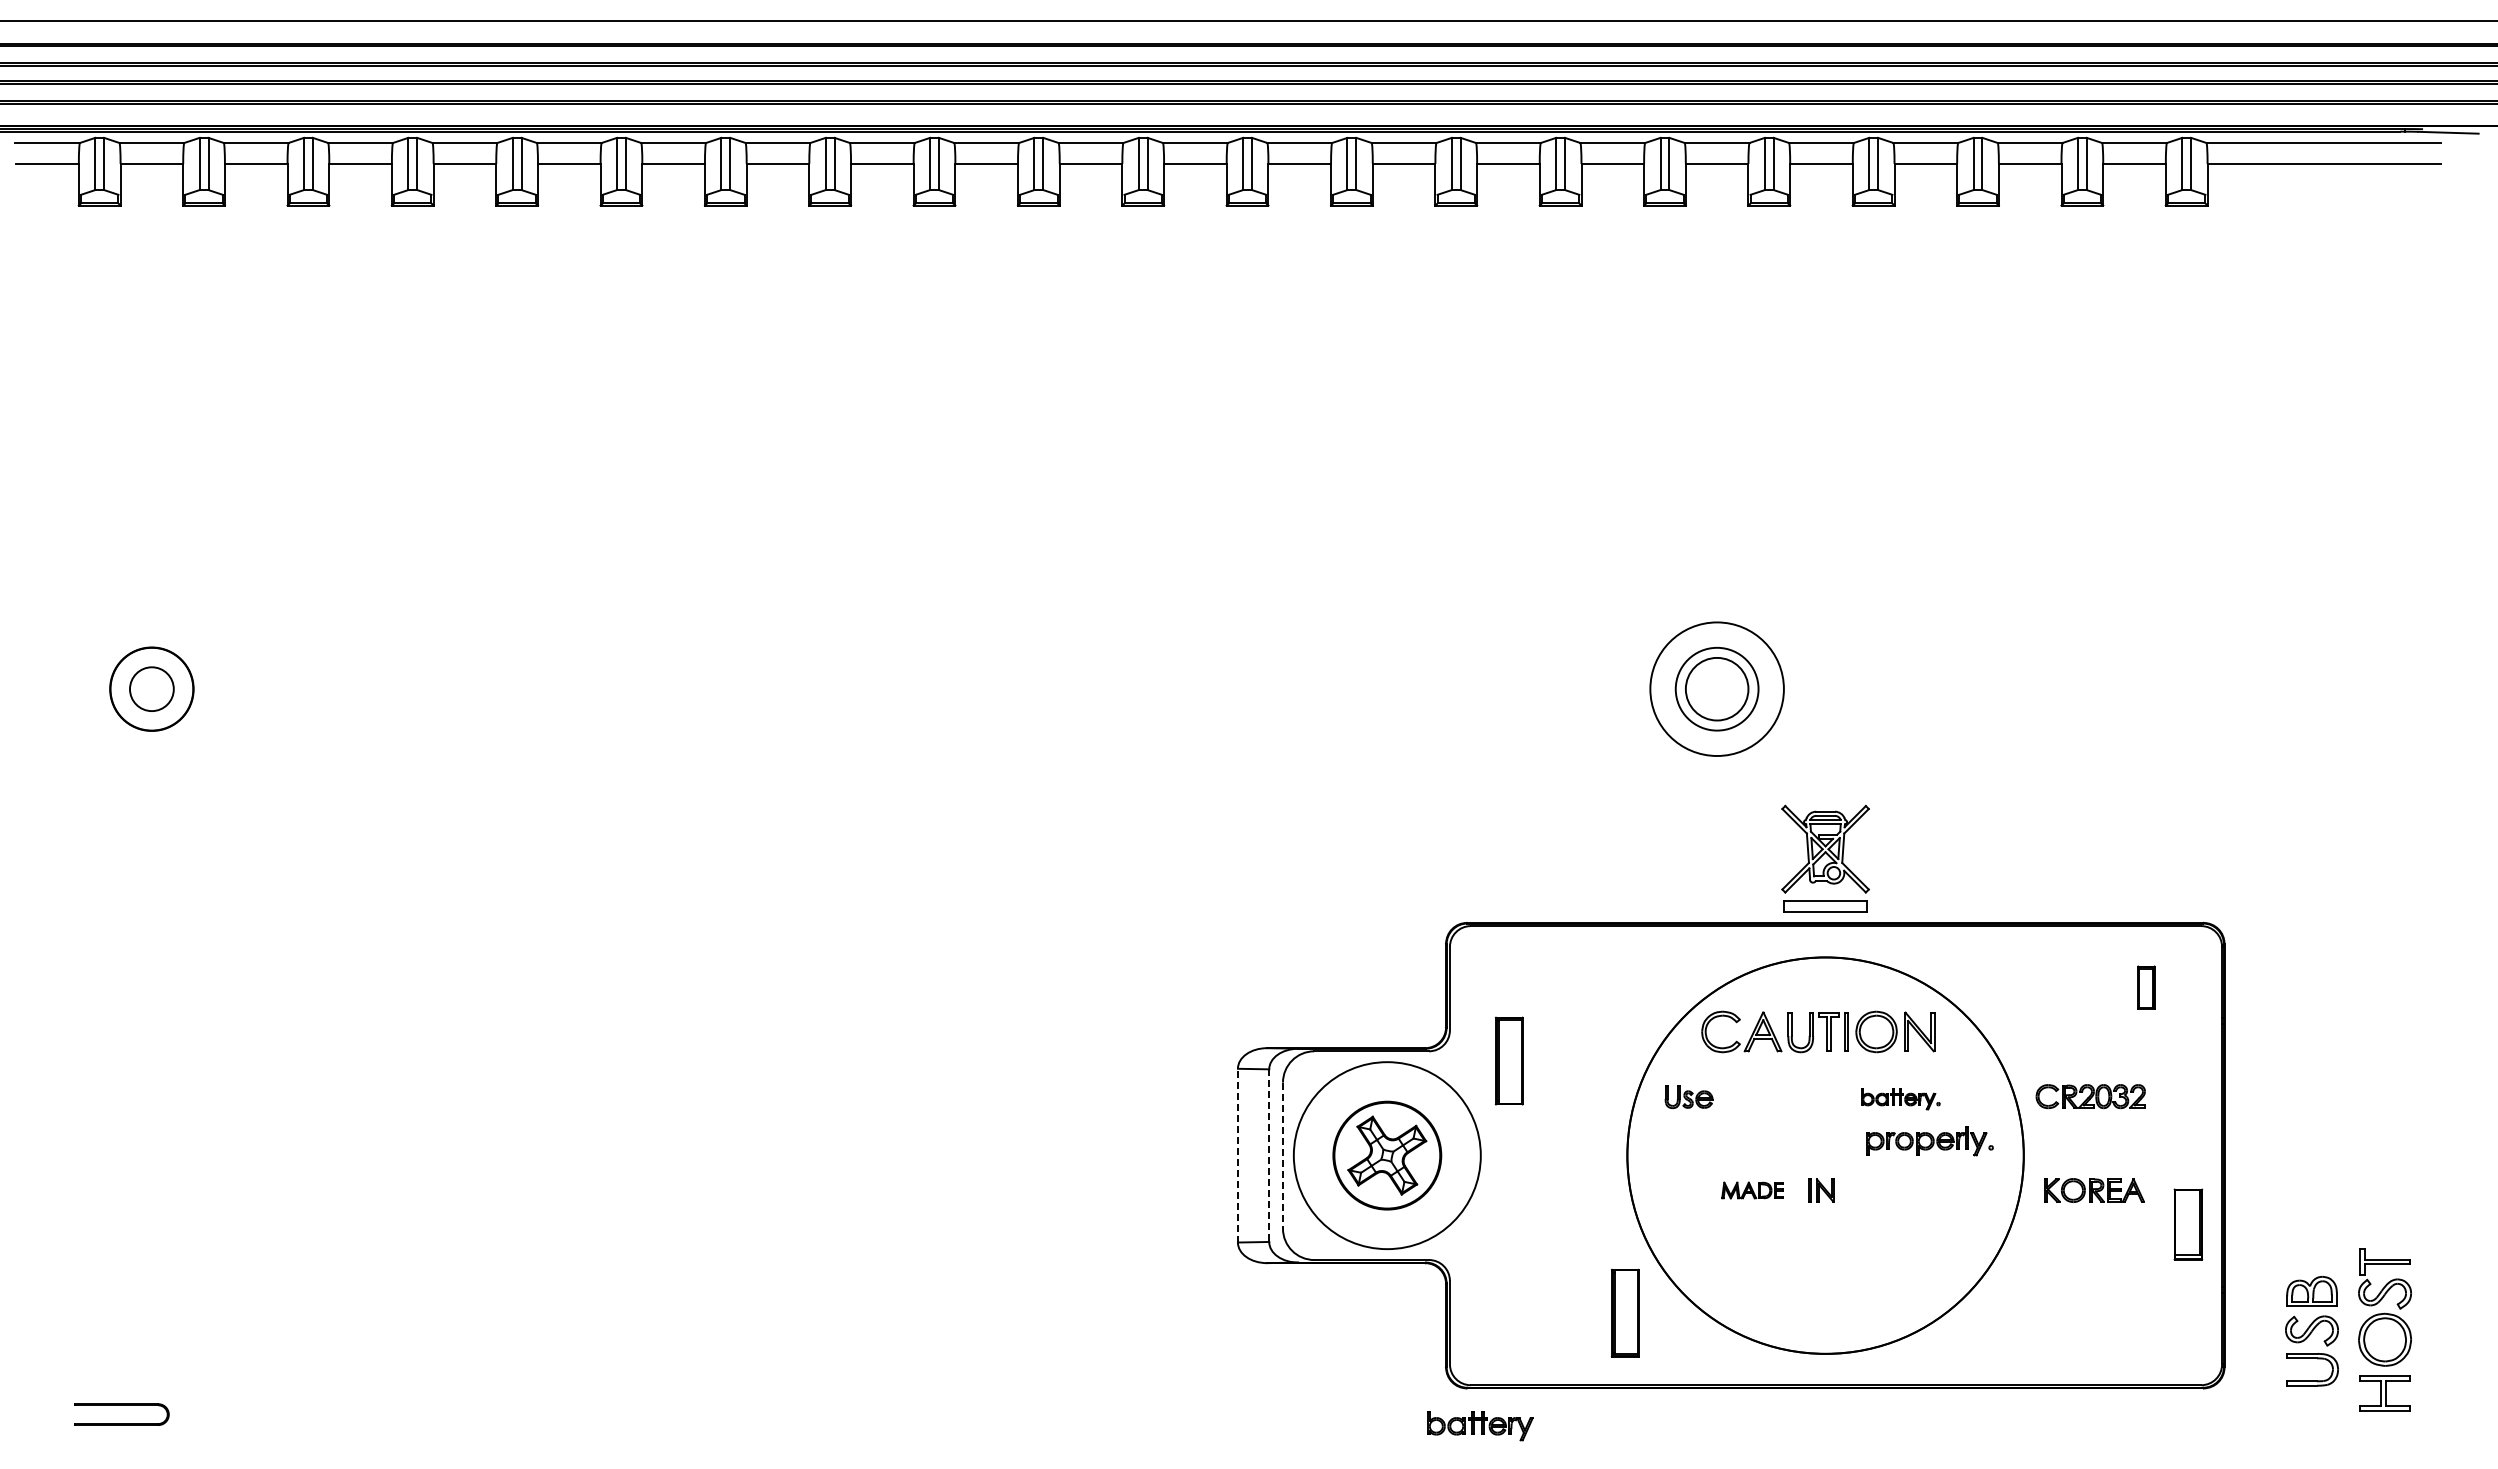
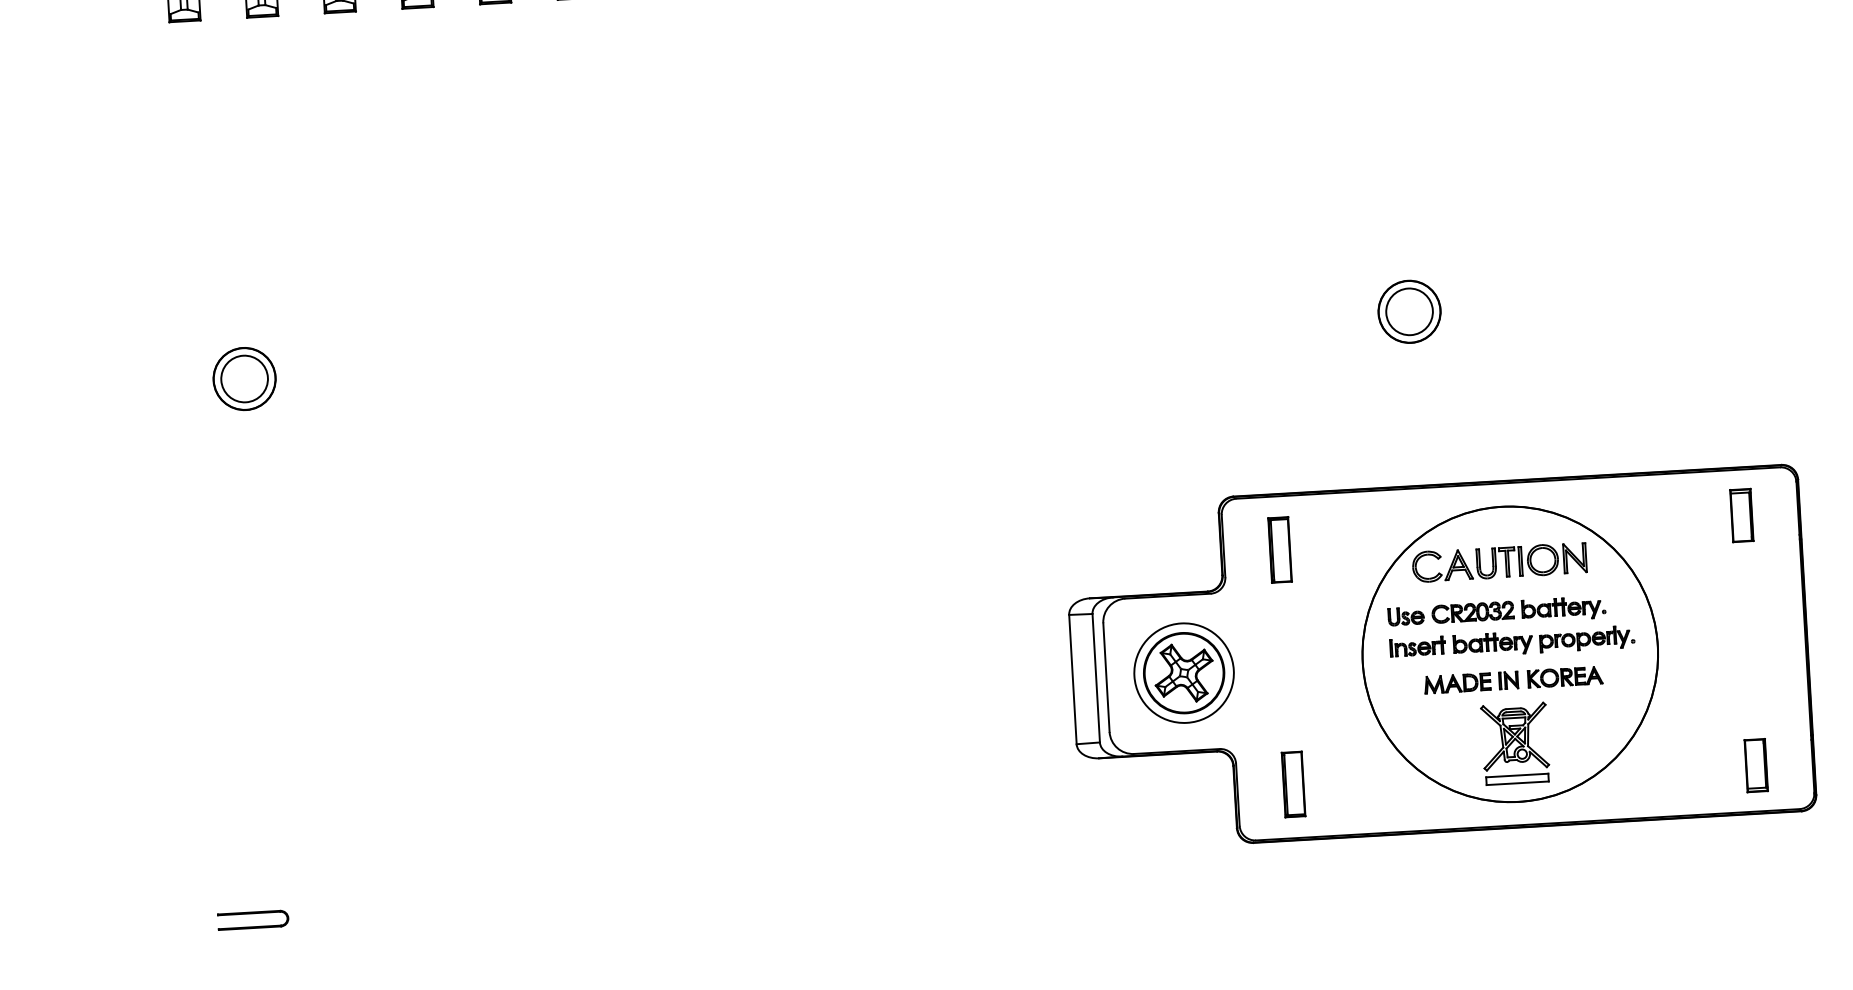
circle: (151, 688) -> (244, 378), size x1.43
circle: (1716, 688) -> (1409, 311), size x0.62
part: (1825, 858) -> (1515, 743), moved
part: (2146, 987) -> (1741, 515), size x1.67
part: (1508, 1060) -> (1279, 549), moved
part: (2090, 1096) -> (1472, 612), moved
part: (1900, 1099) -> (1563, 609), size x1.43
part: (1702, 1138) -> (1417, 646), added
line: (1237, 1155) -> (1072, 679), dashed -> solid
circle: (1387, 1155) -> (1184, 673), size x0.71
line: (1269, 1156) -> (1096, 678), dashed -> solid
line: (1282, 1156) -> (1106, 678), dashed -> solid
part: (1752, 1190) -> (1457, 683), size x1.43
part: (2094, 1190) -> (1565, 677), moved
part: (2188, 1224) -> (1756, 765), moved
part: (1624, 1312) -> (1292, 784), moved
part: (1480, 1426) -> (1493, 644), moved

